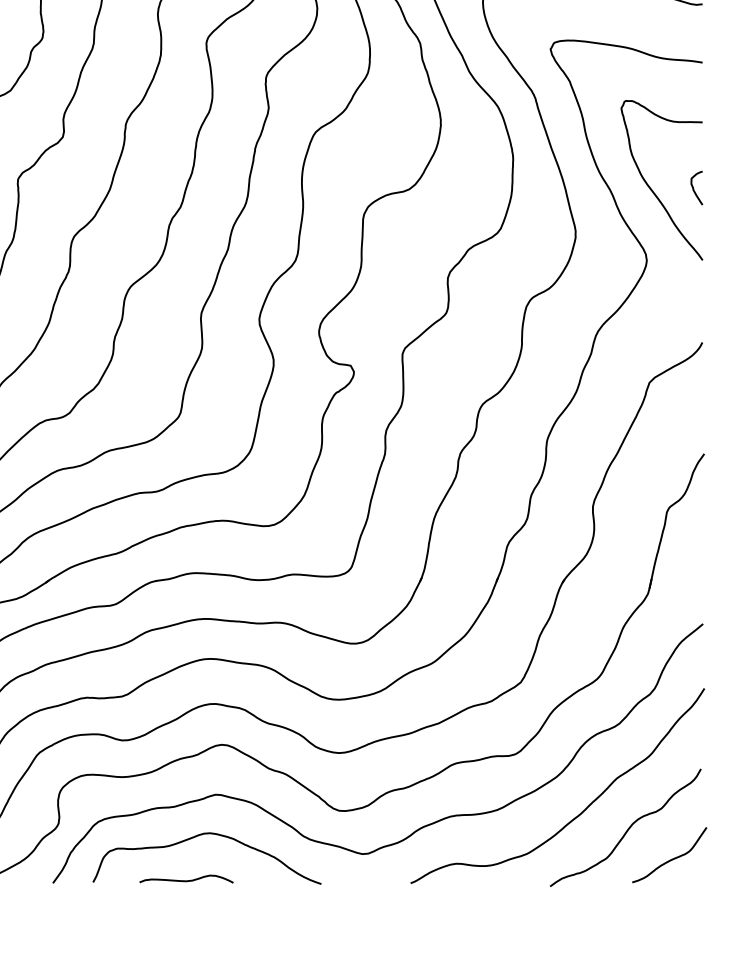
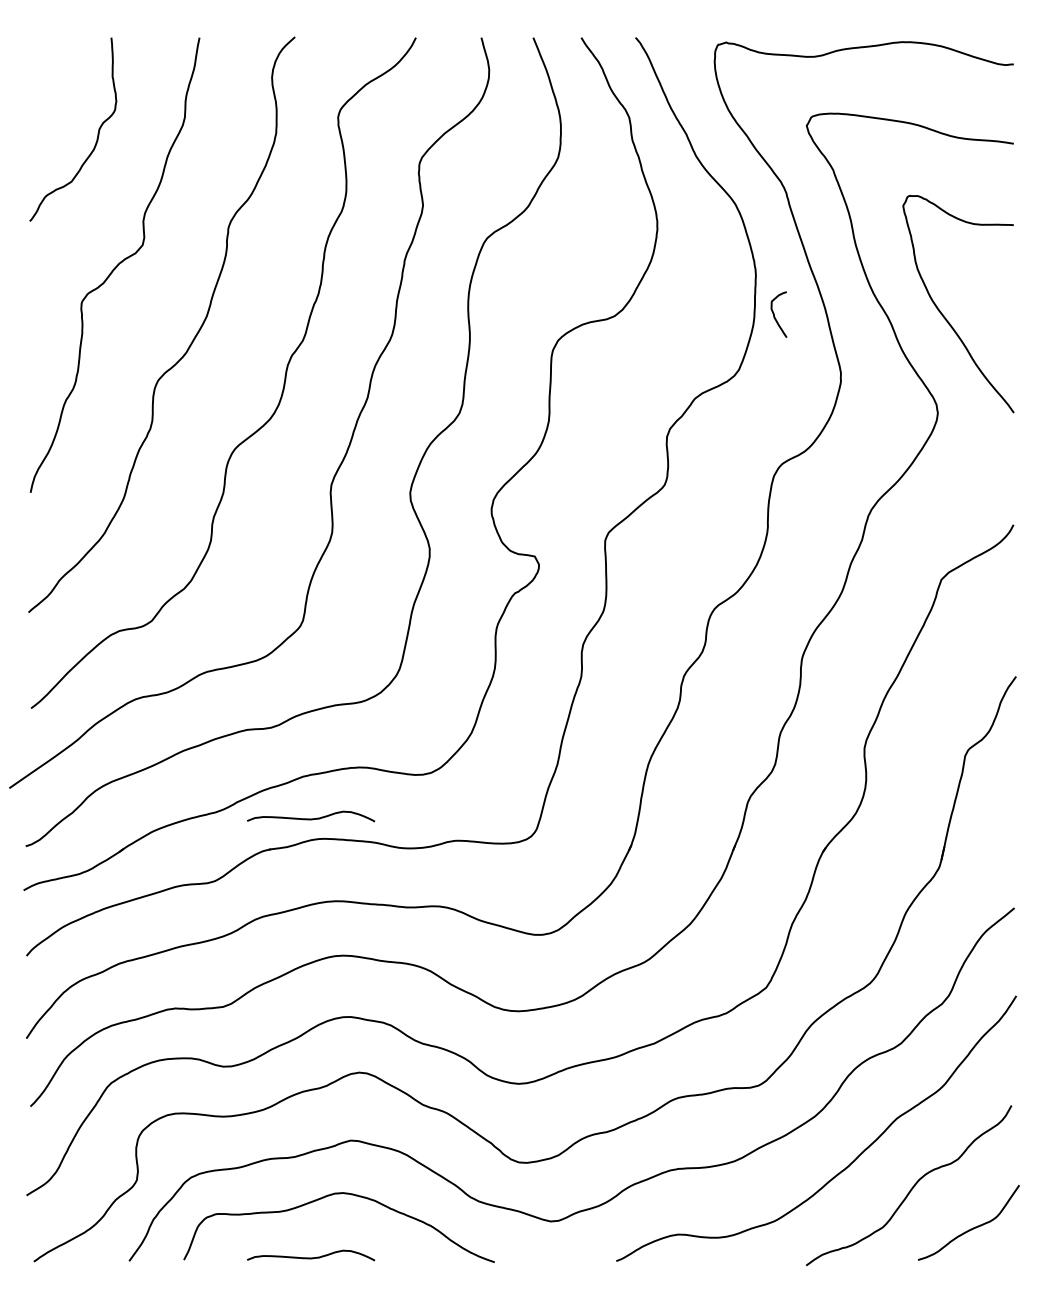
curve: (694, 189) -> (775, 316), moved
curve: (186, 558) -> (311, 818), added

